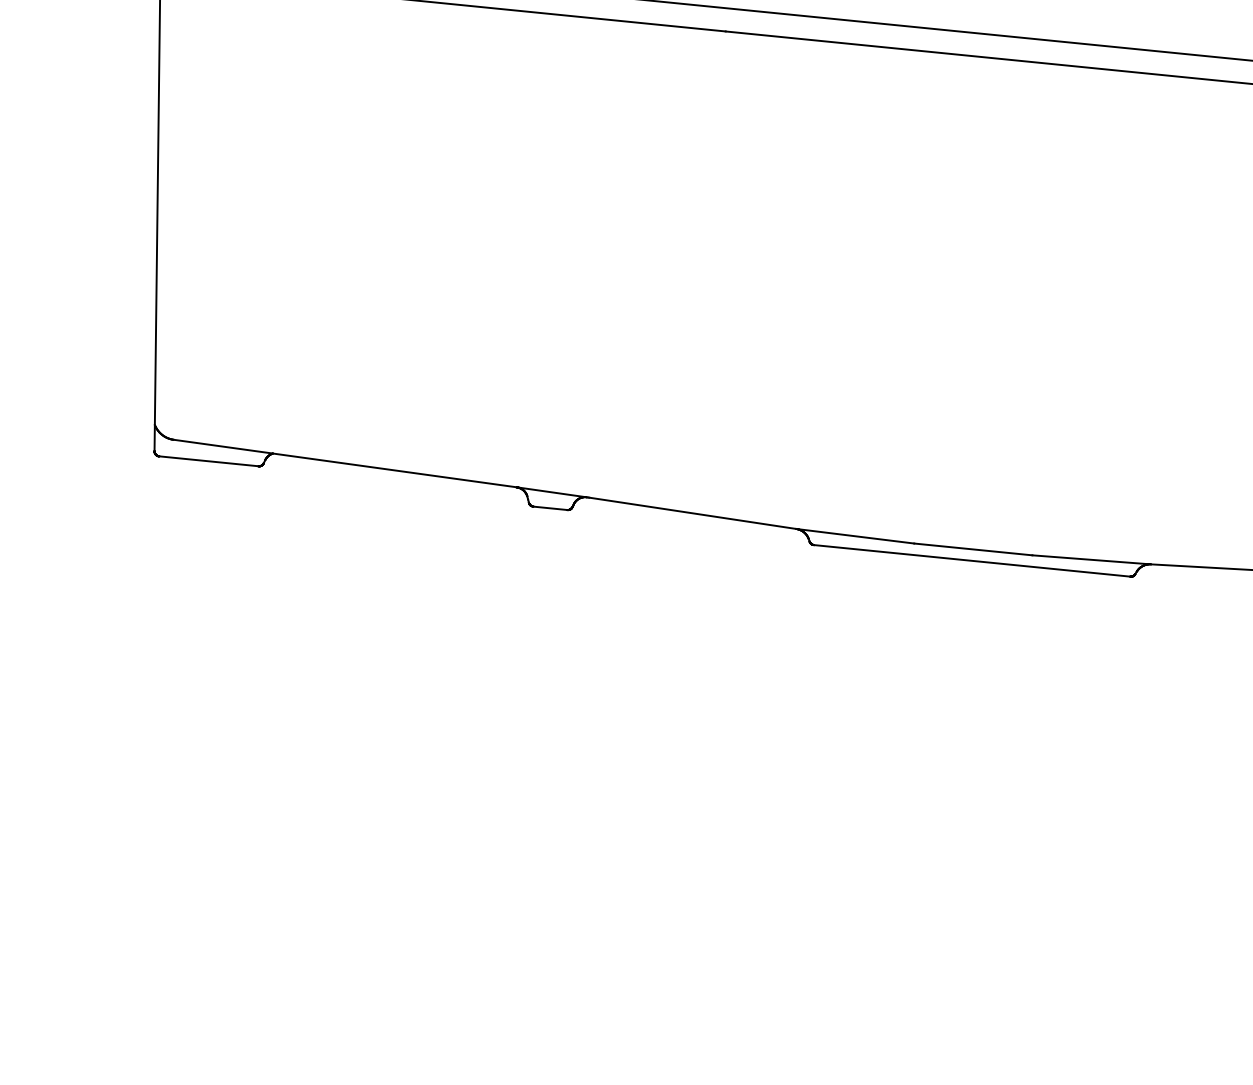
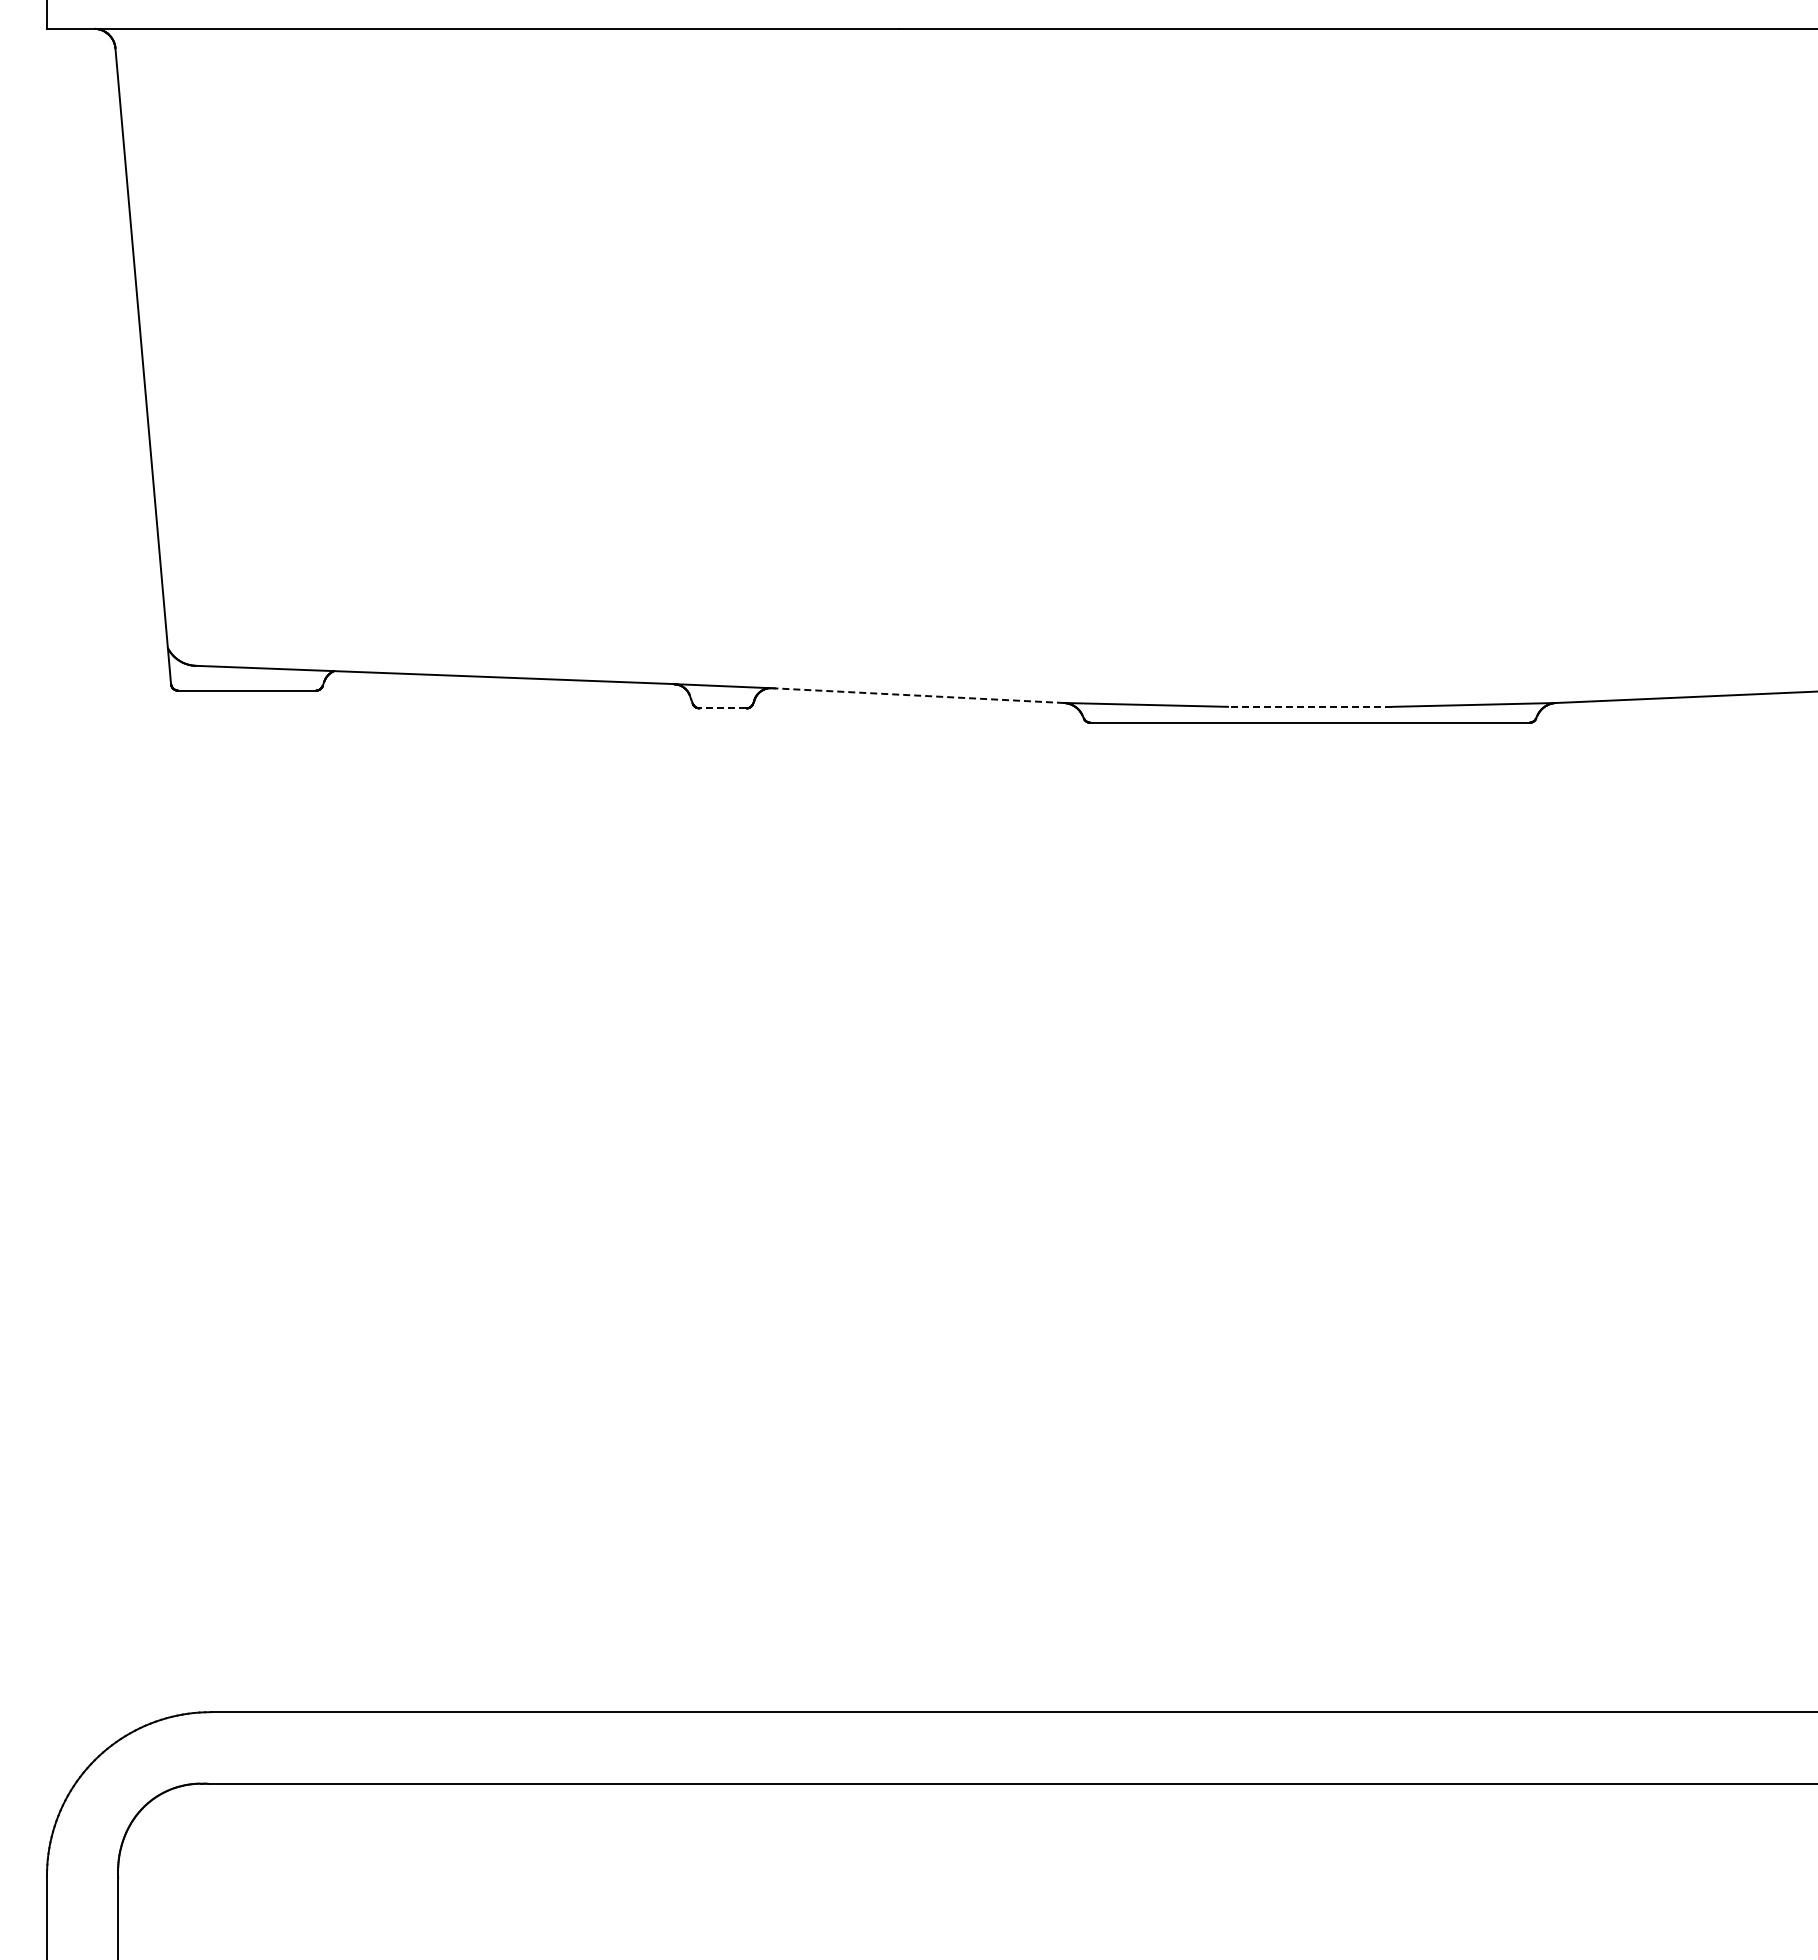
line: (550, 508) -> (722, 708), solid -> dashed
line: (690, 512) -> (916, 695), solid -> dashed
line: (972, 549) -> (1309, 706), solid -> dashed

